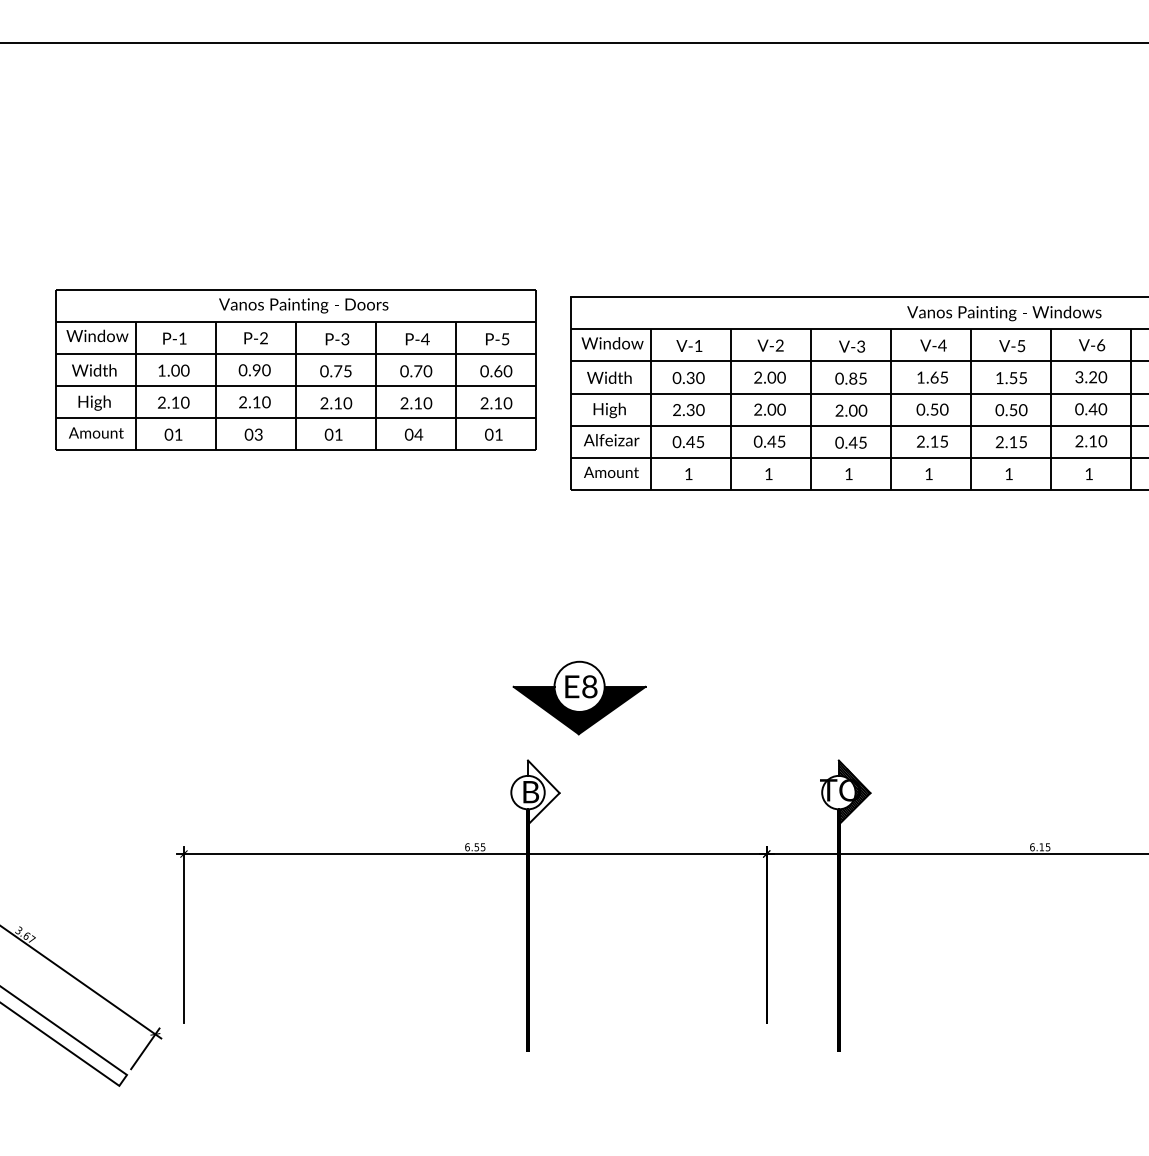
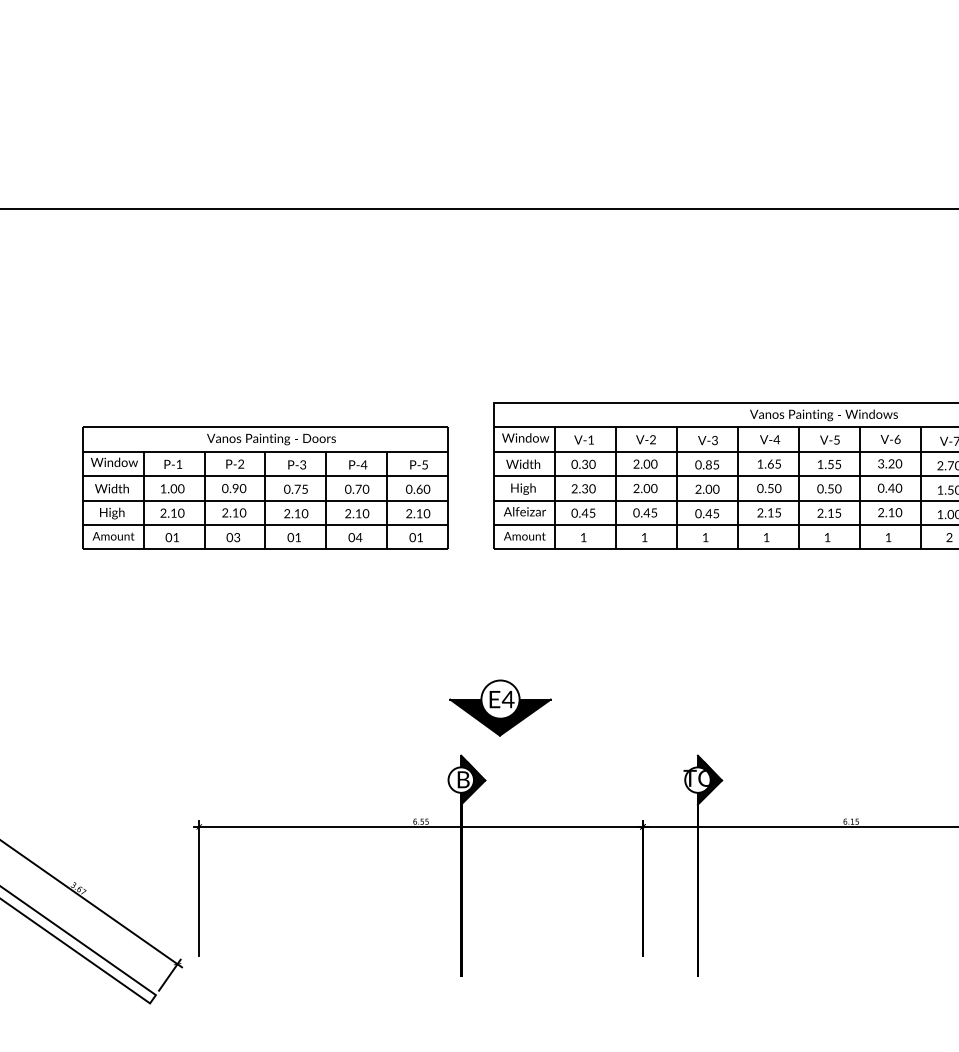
part: (295, 368) -> (265, 487), moved
text: (588, 686) -> (507, 699), E8 -> E4
hatch: (542, 793) -> (472, 780), added

